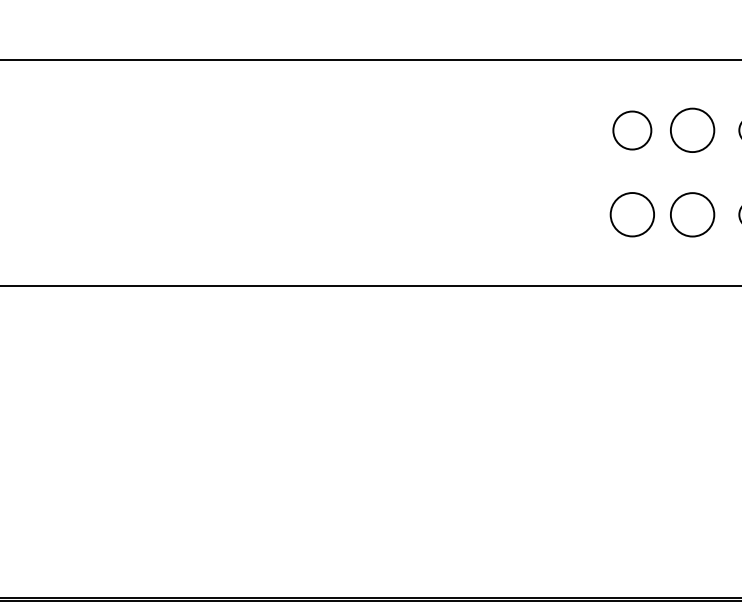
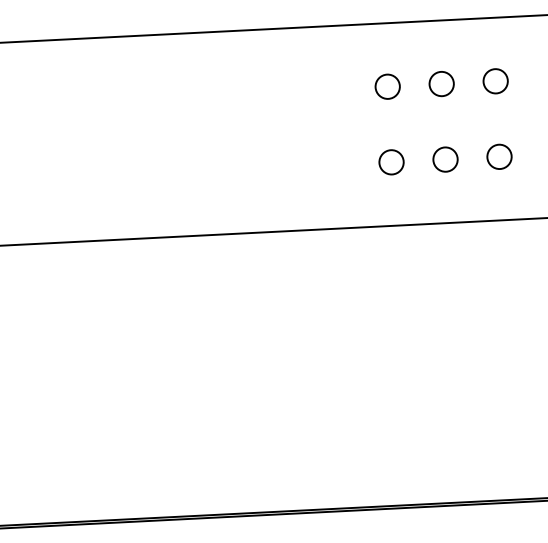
circle: (631, 129) -> (387, 86), size x0.71
circle: (692, 129) -> (441, 83), size x0.62
circle: (631, 214) -> (390, 162), size x0.62
circle: (692, 214) -> (445, 159), size x0.62

